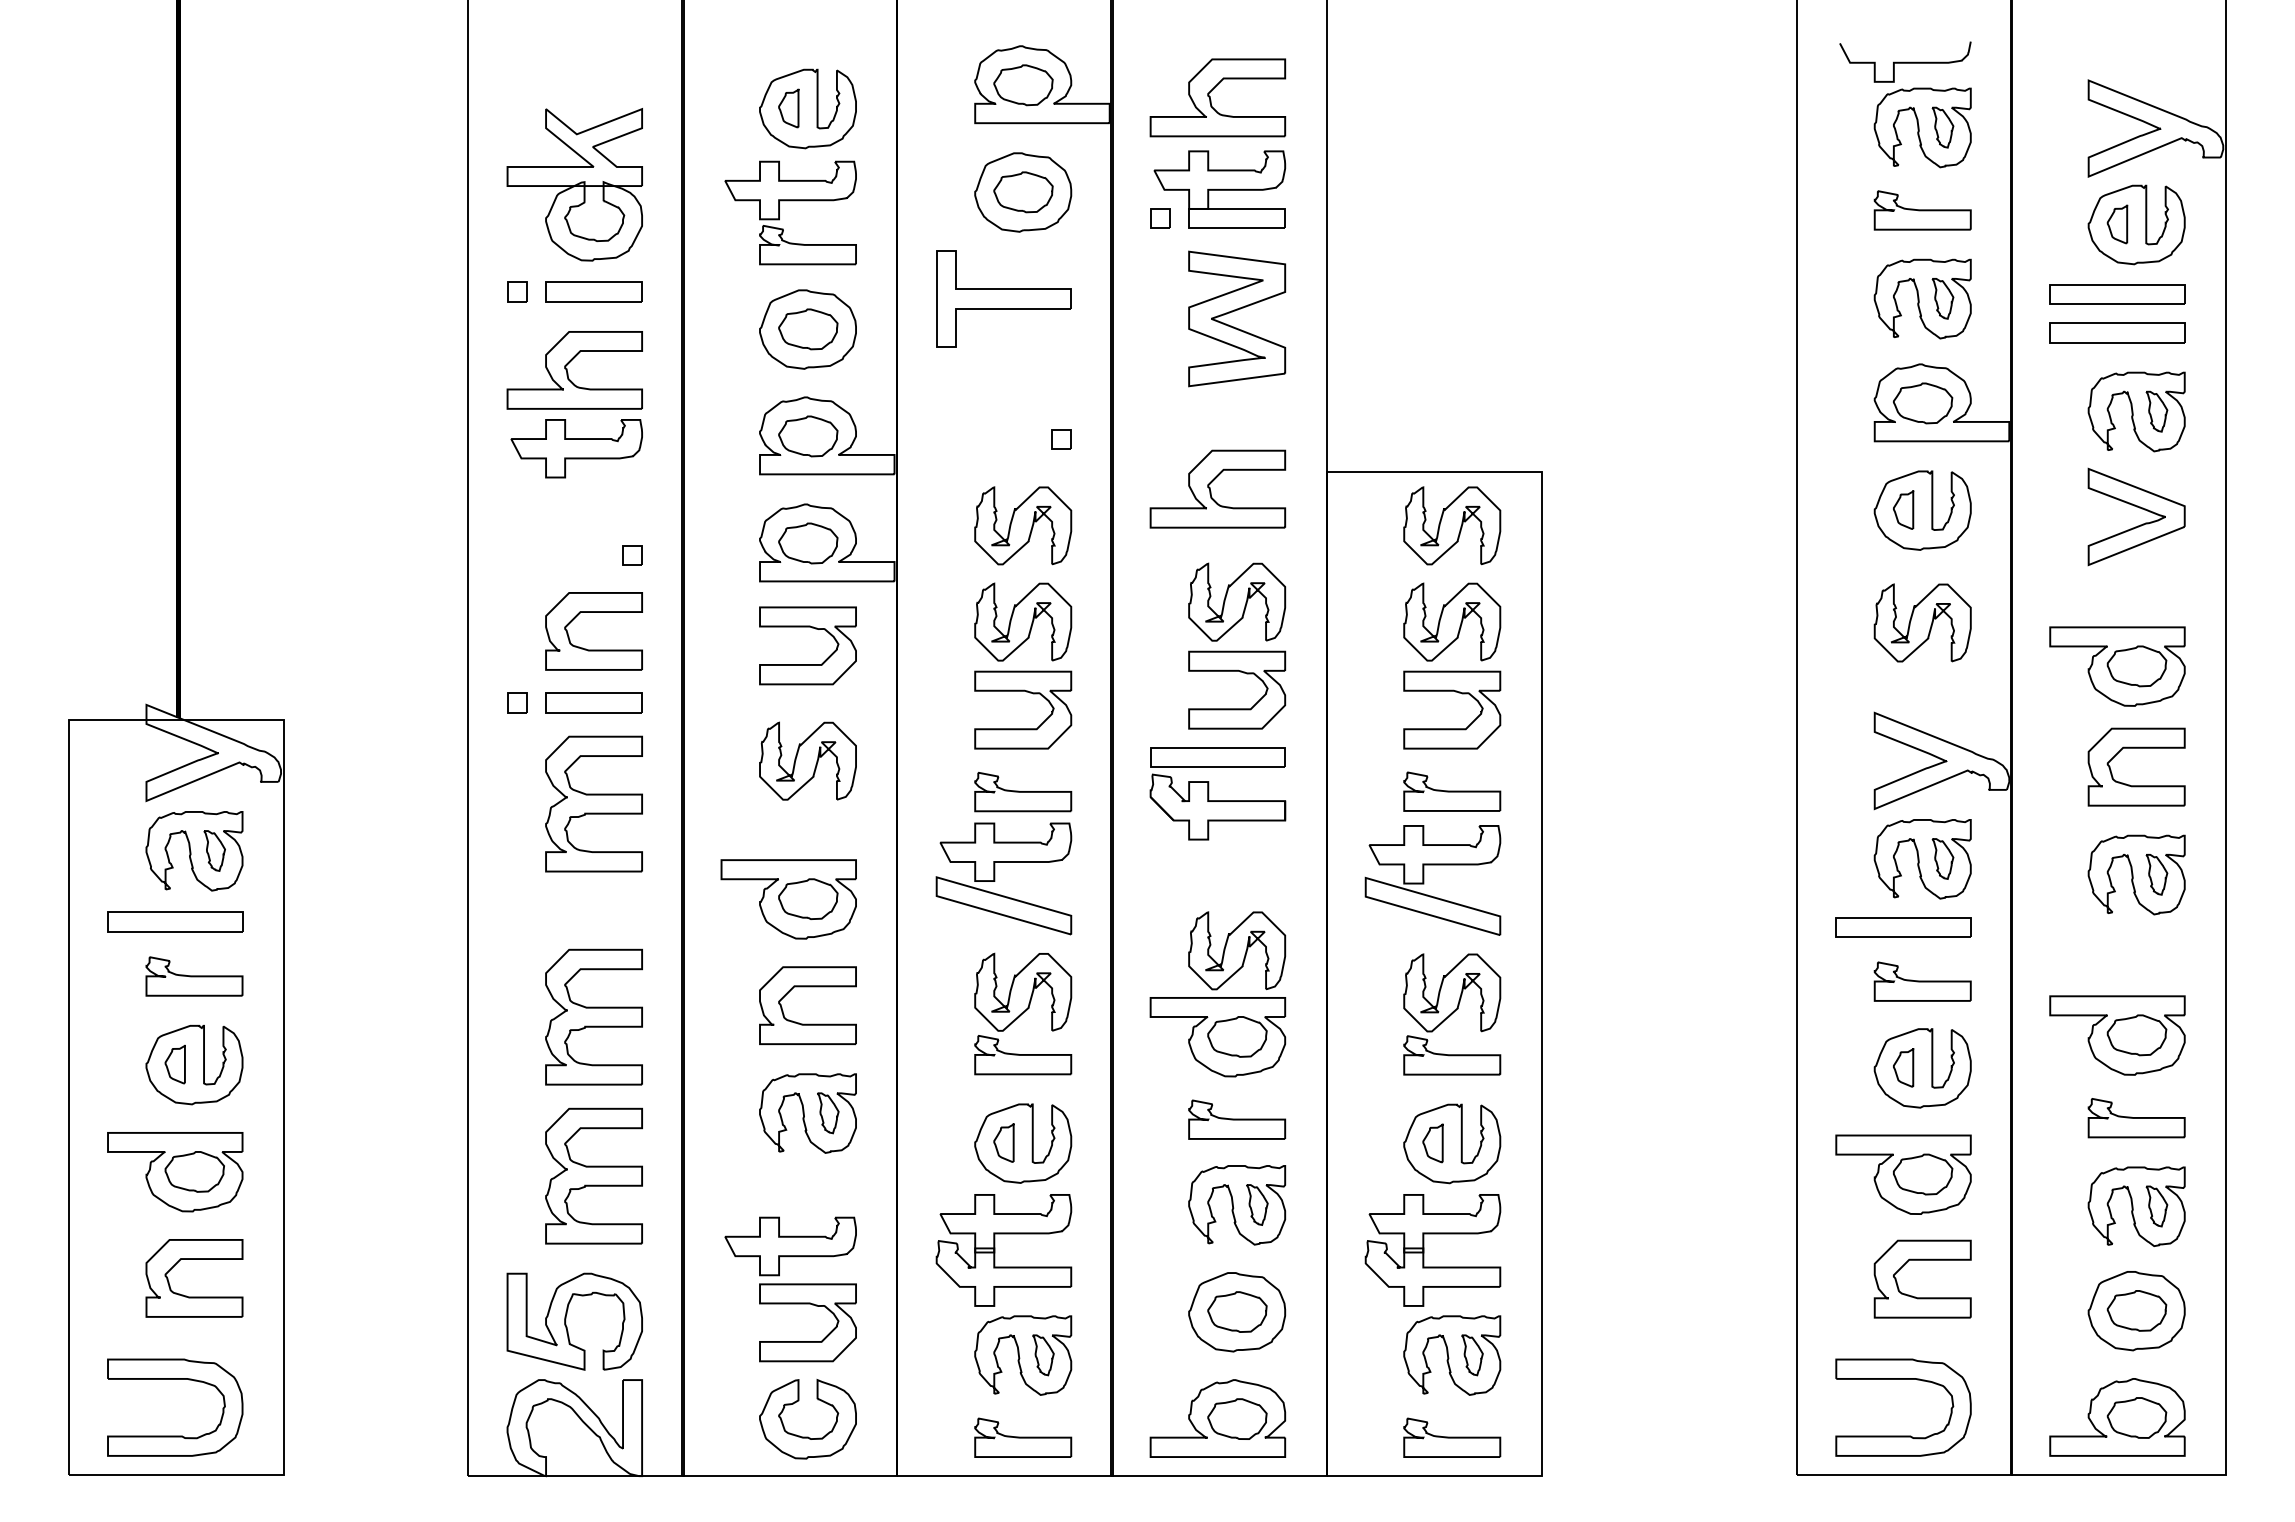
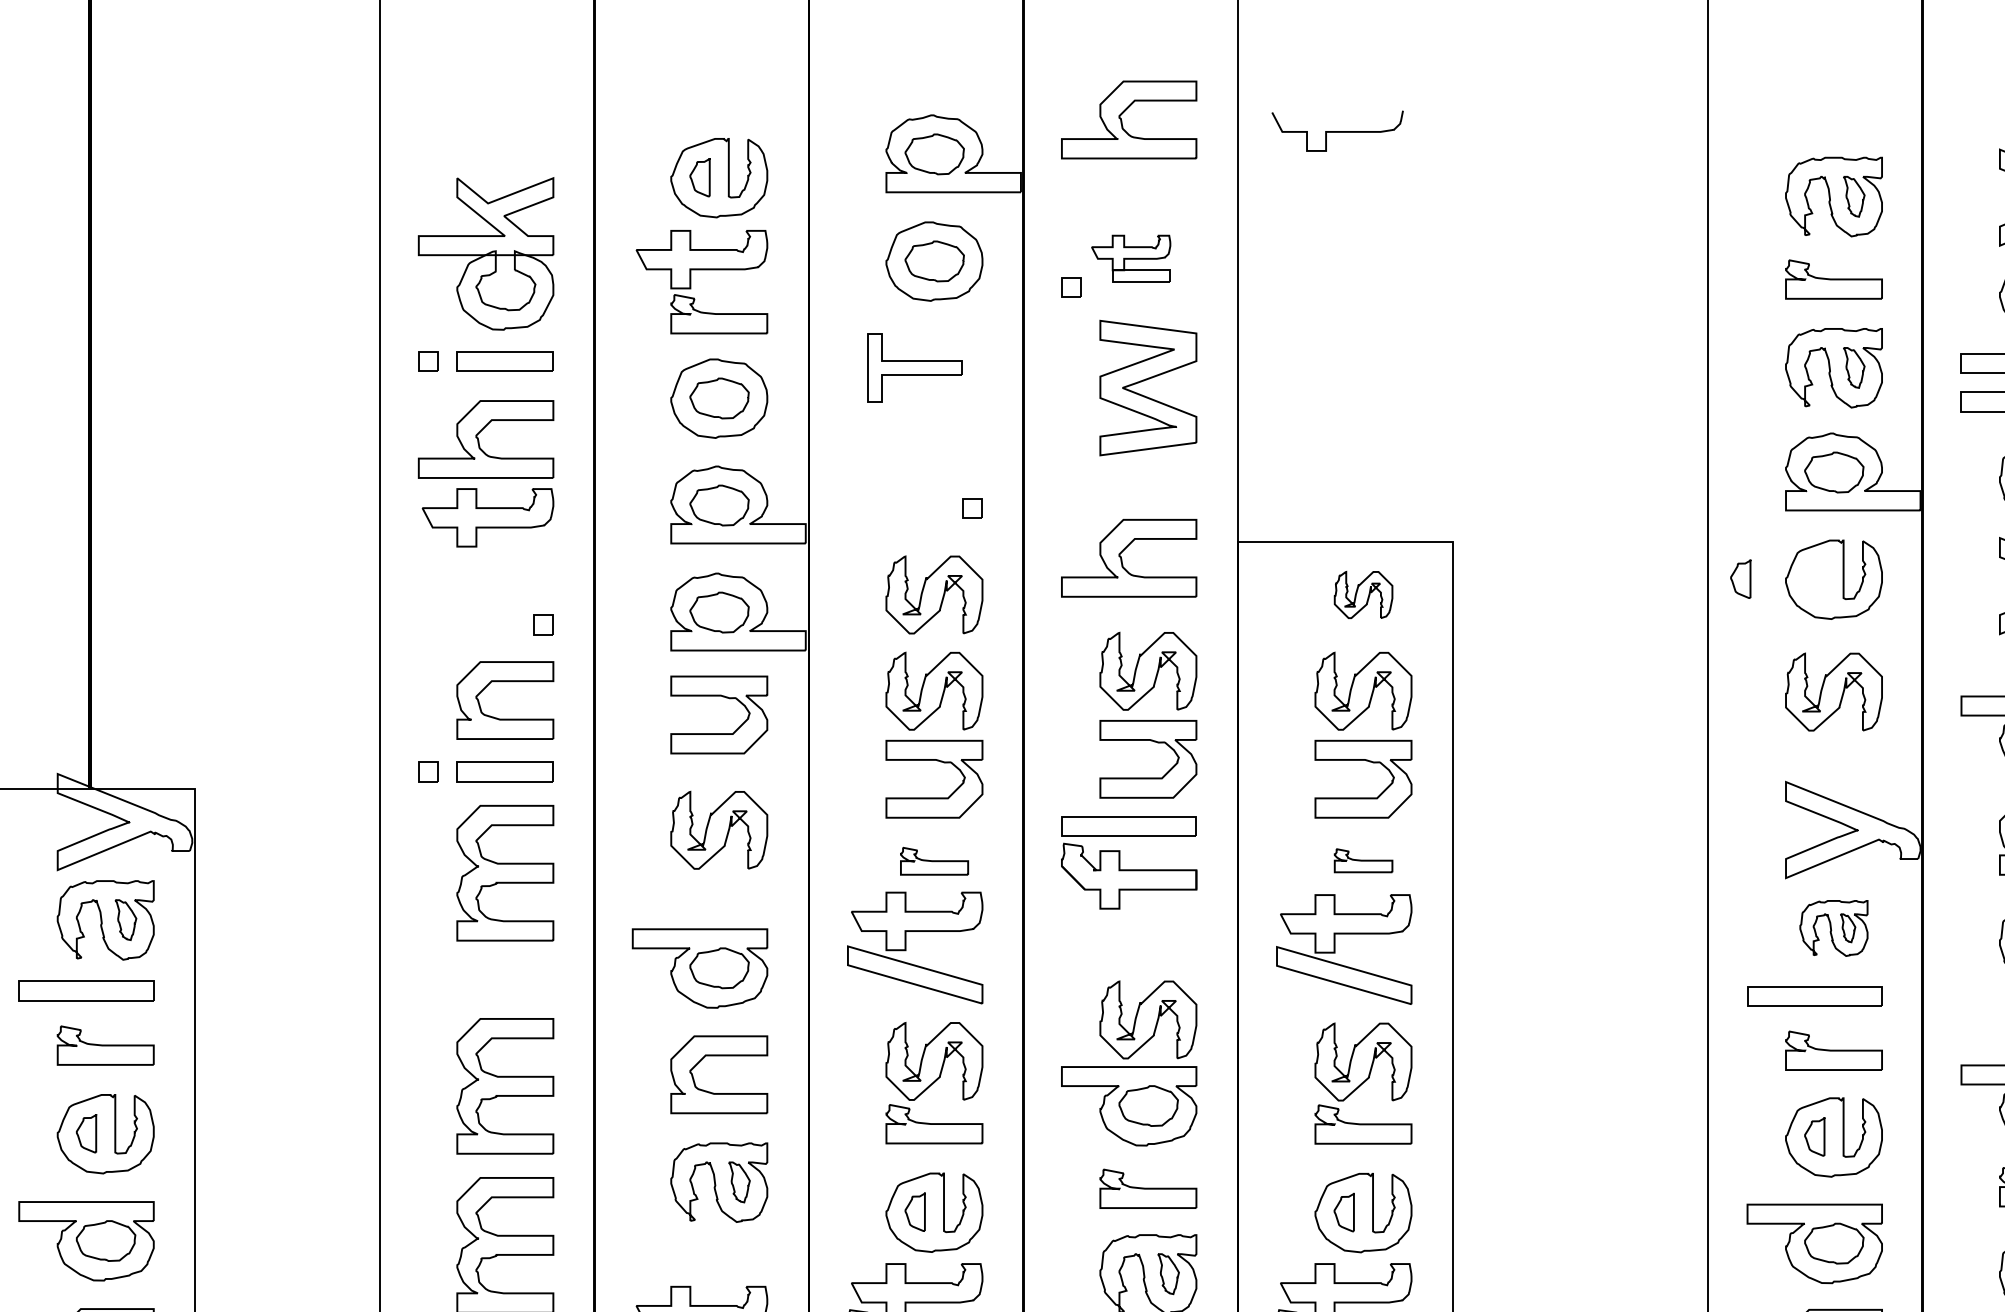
curve: (1905, 61) -> (1337, 130), moved
part: (1211, 99) -> (1122, 121), moved
part: (1219, 189) -> (1130, 258), size x0.6
part: (1003, 298) -> (914, 367), size x0.7
part: (1903, 509) -> (1740, 578), moved
part: (1452, 525) -> (1363, 594), size x0.6
part: (1452, 791) -> (1363, 860), size x0.6
part: (1023, 792) -> (934, 861), size x0.7
part: (1922, 859) -> (1833, 928), size x0.7

